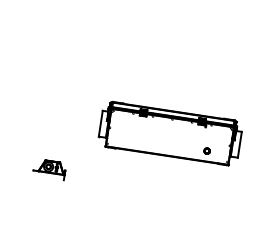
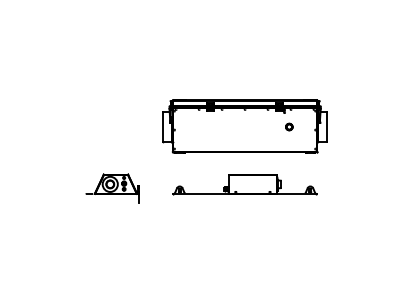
part: (207, 150) -> (289, 126), moved
part: (49, 169) -> (112, 188), size x1.43
part: (162, 183) -> (244, 184), added

